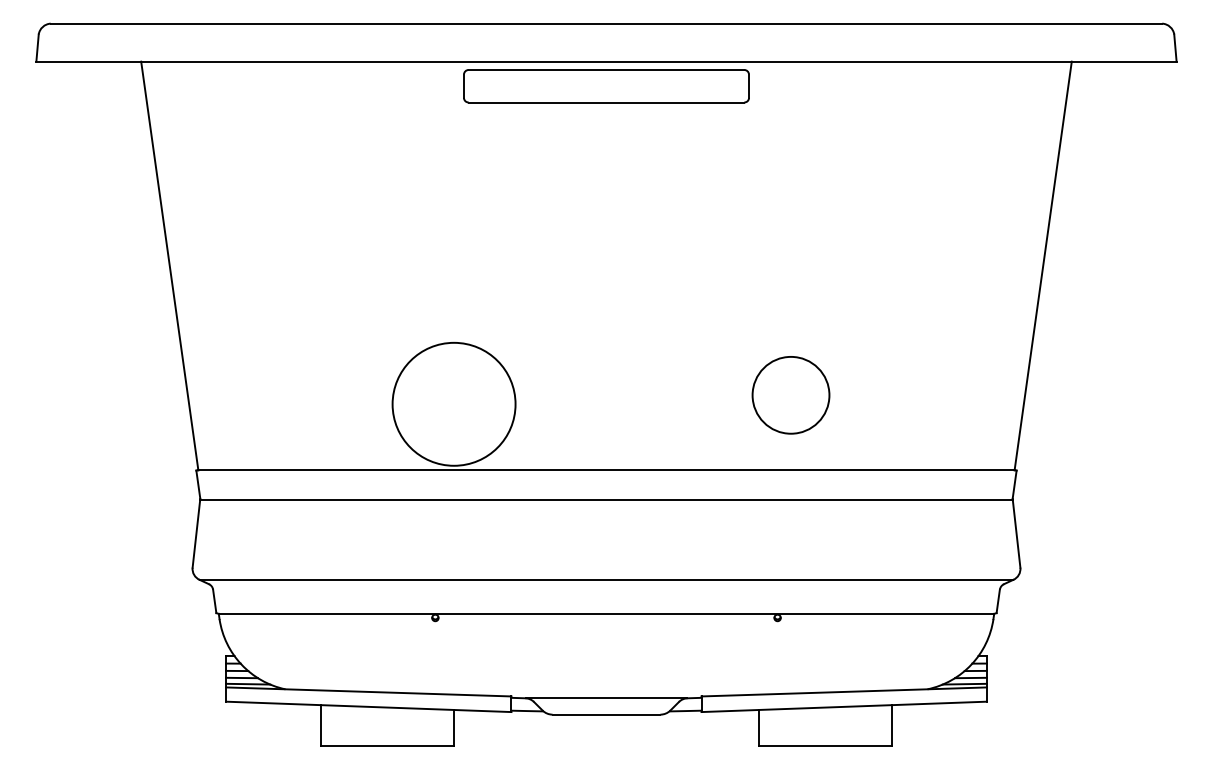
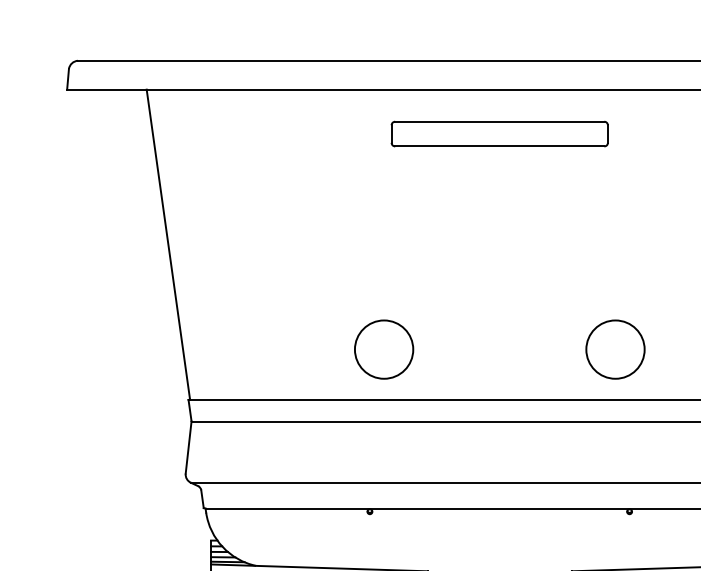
part: (606, 86) -> (499, 134), moved
circle: (790, 395) -> (615, 349), moved
circle: (453, 403) -> (383, 349), size x0.62

